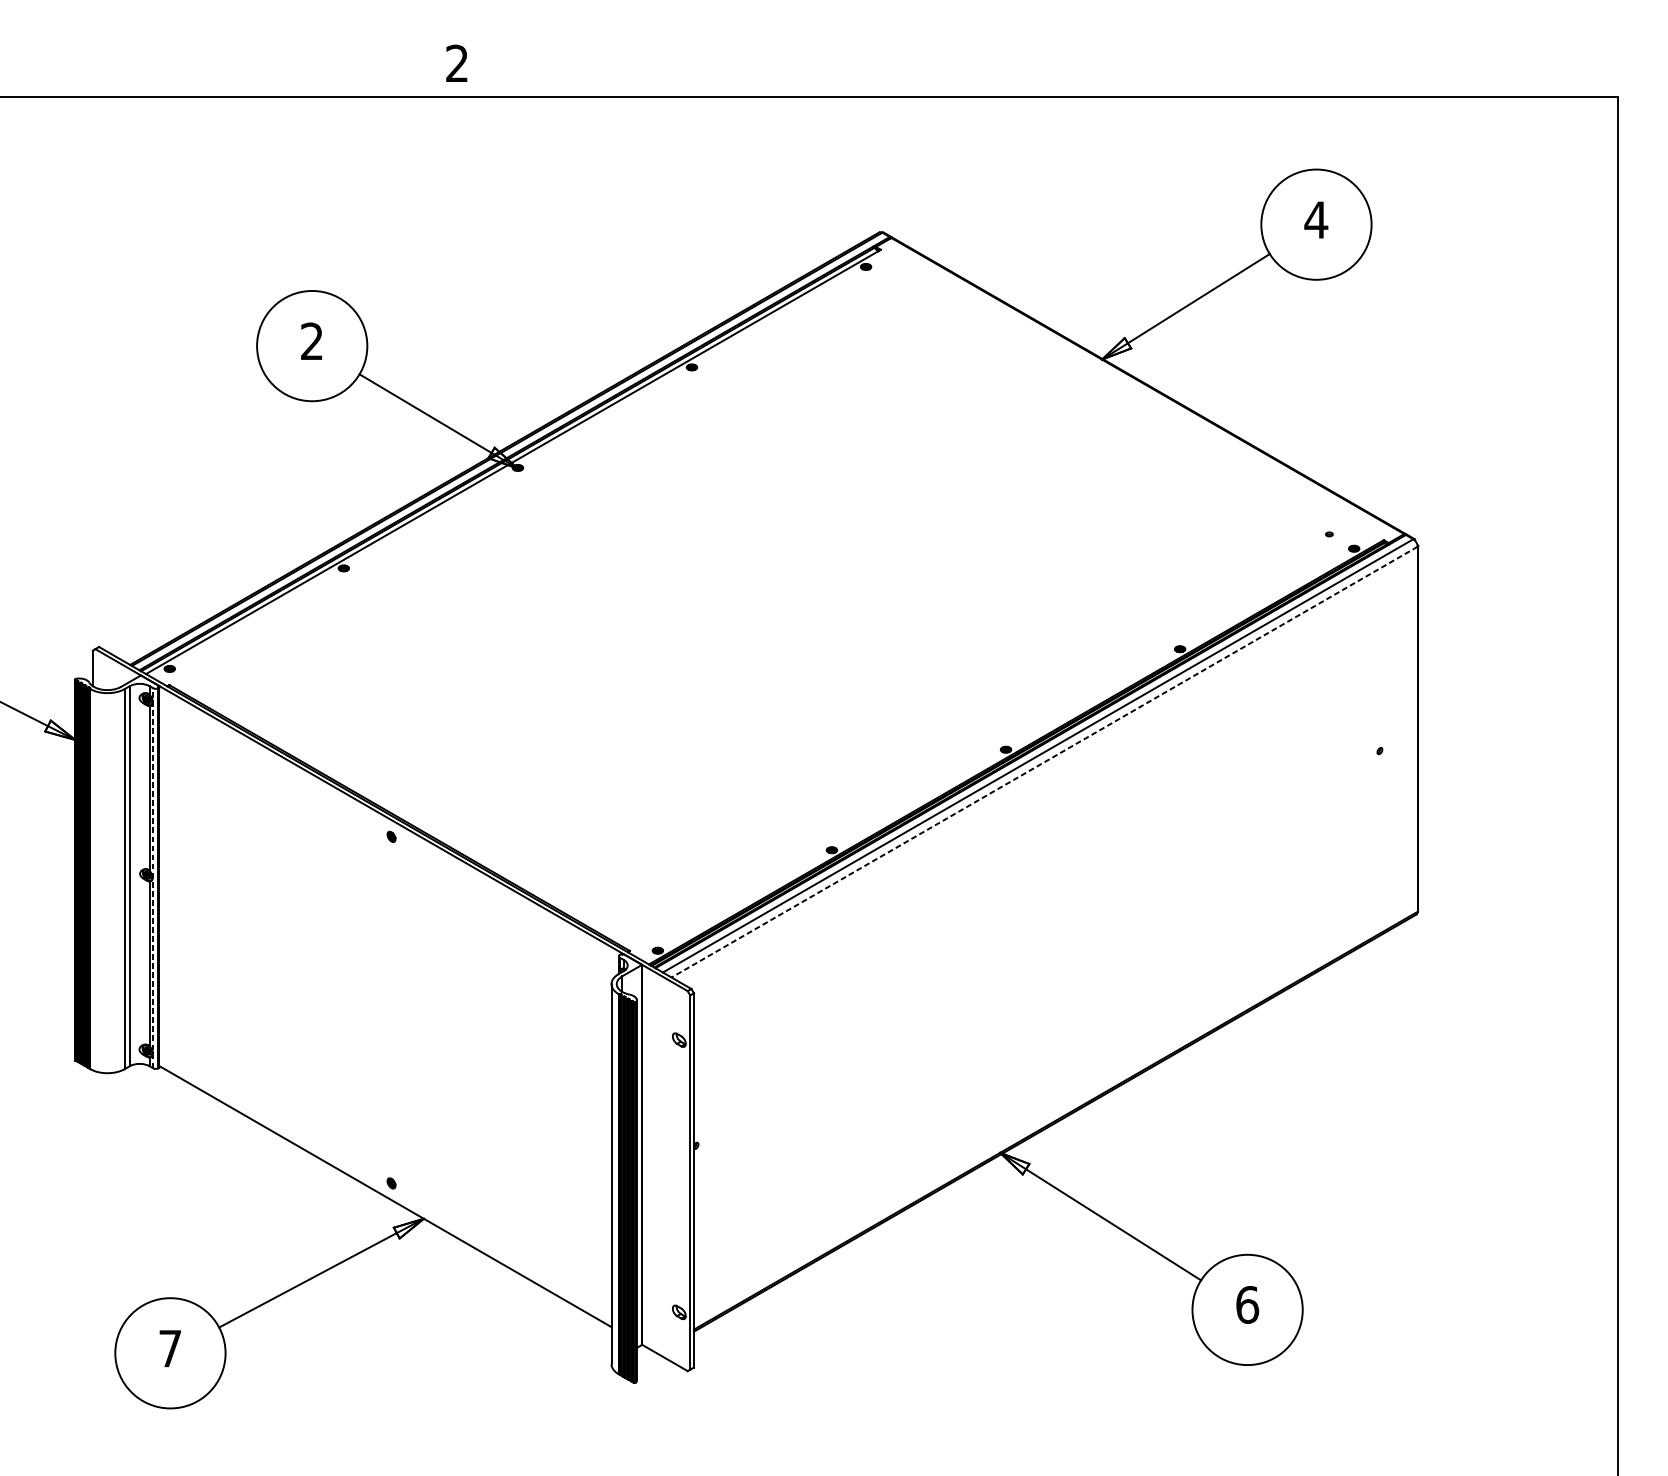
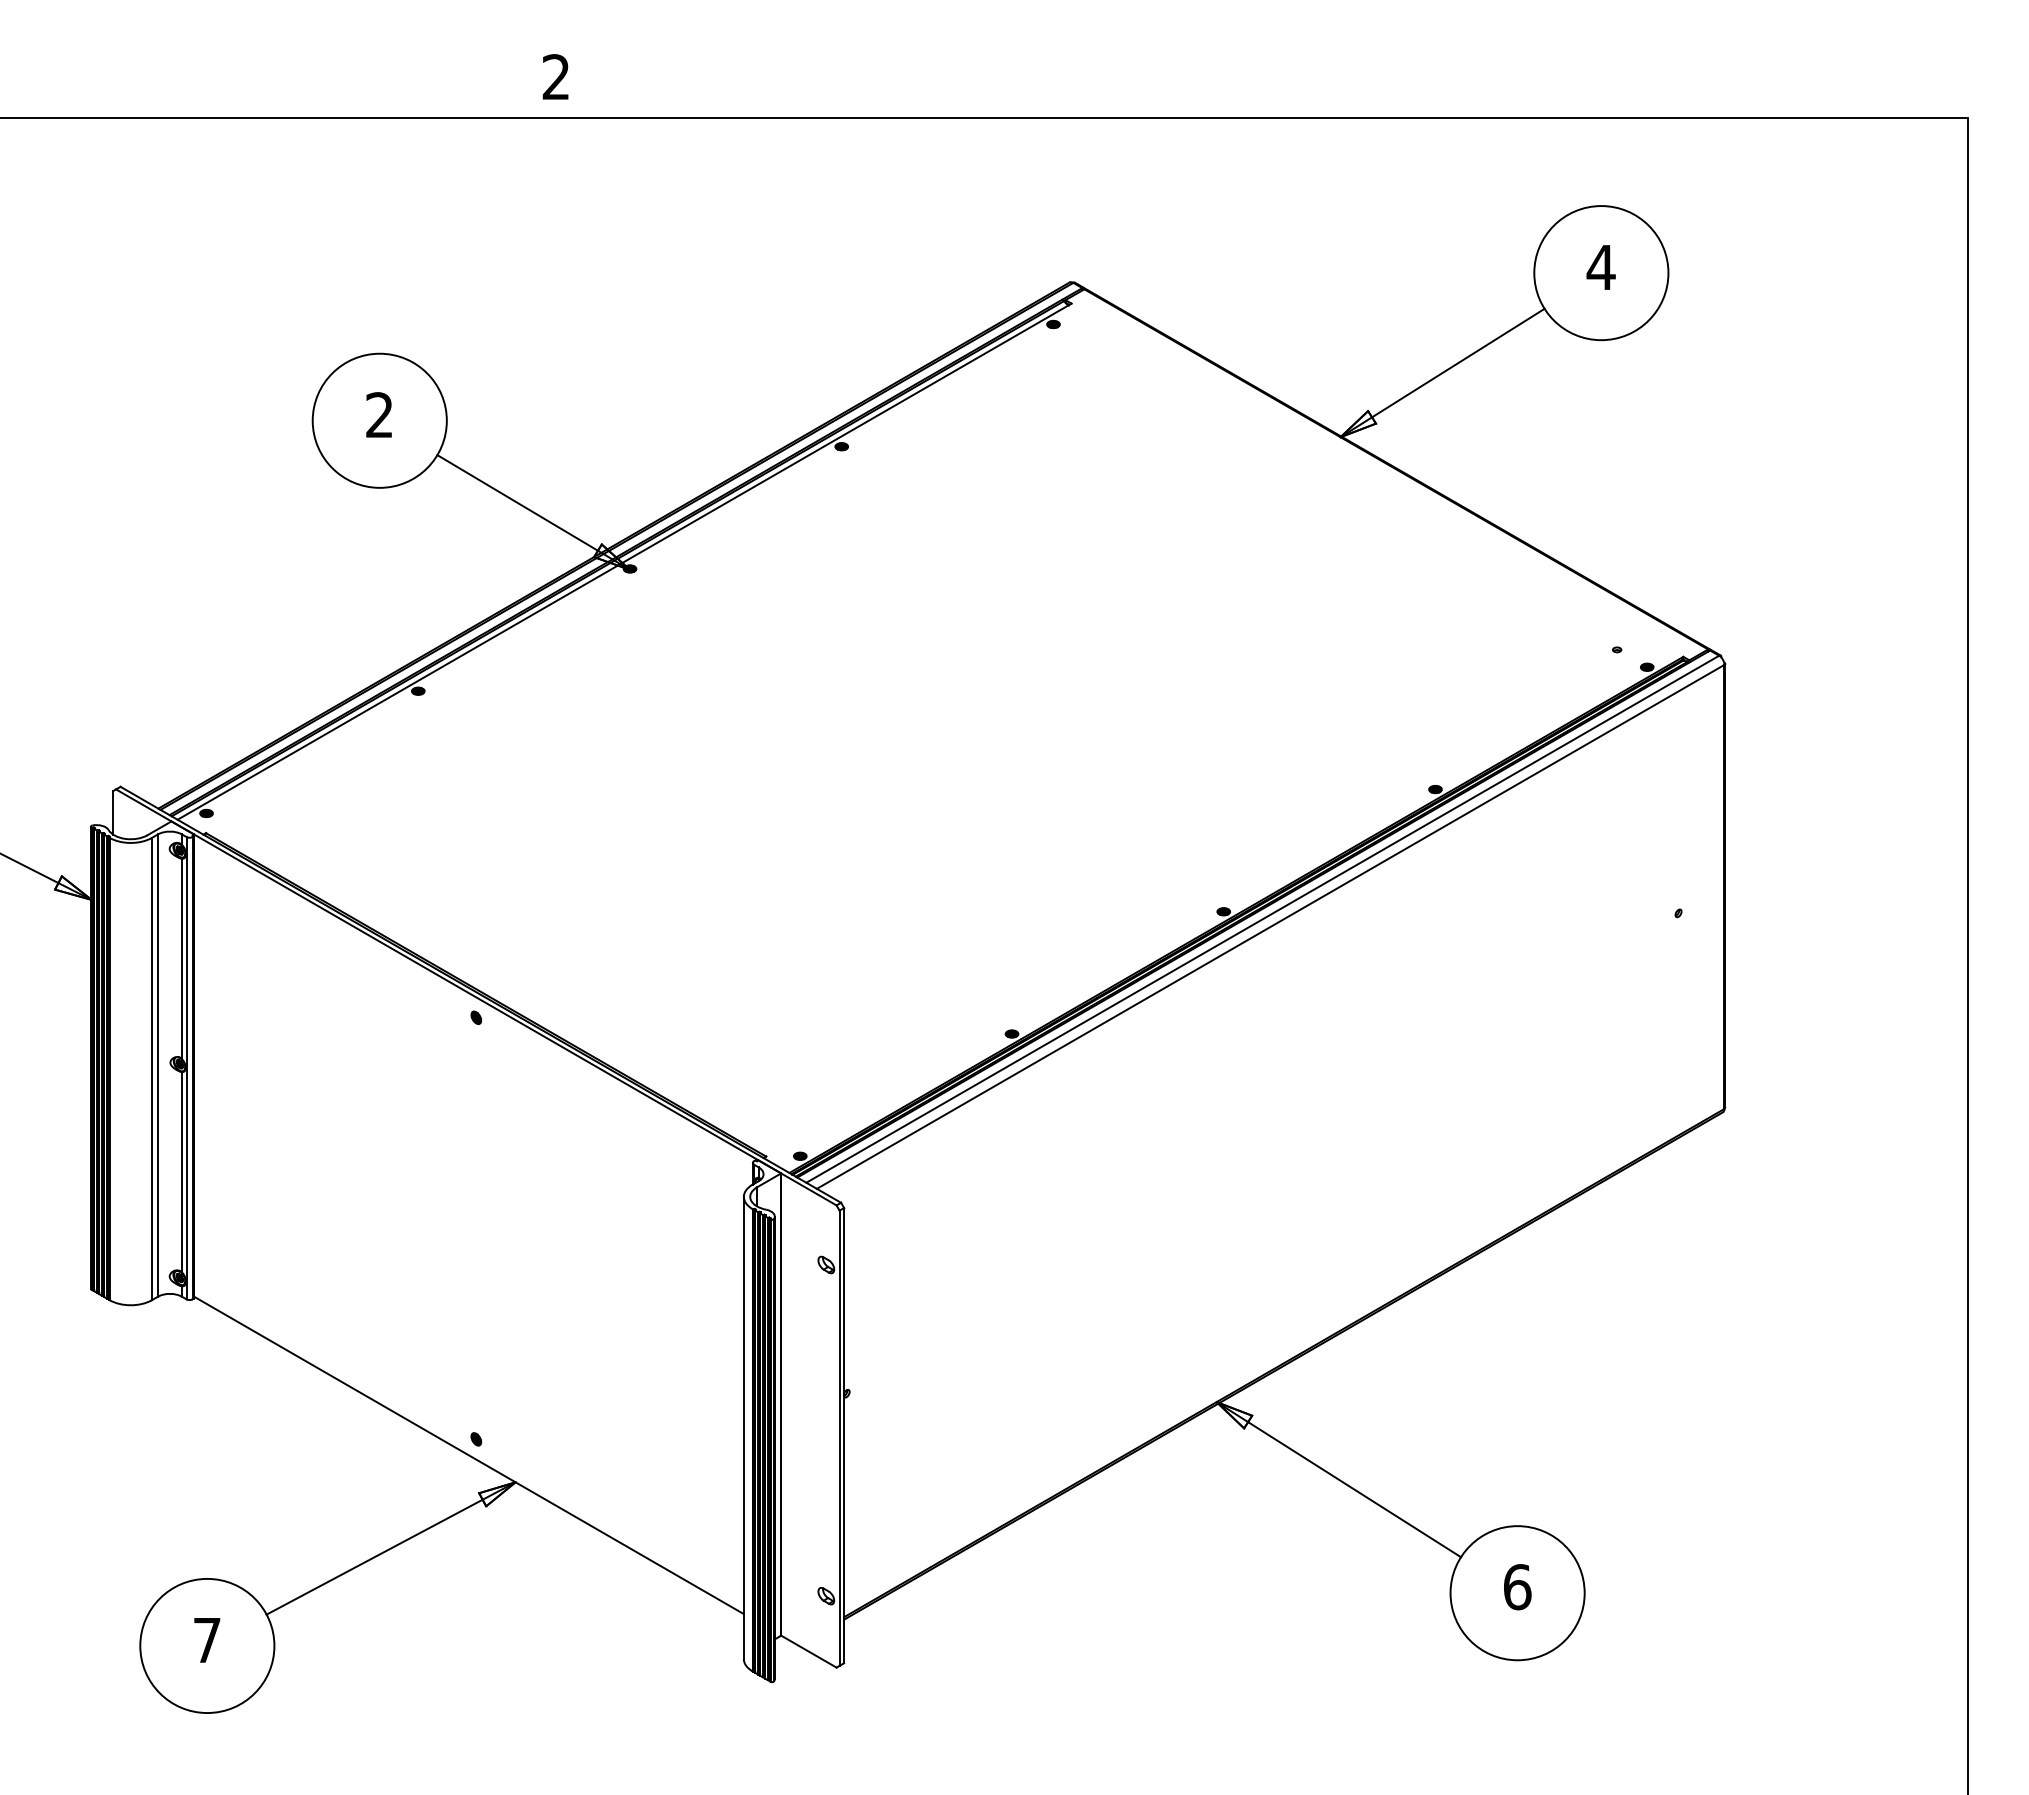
line: (1044, 761) -> (1270, 926), dashed -> solid
line: (153, 877) -> (186, 1067), dashed -> solid

